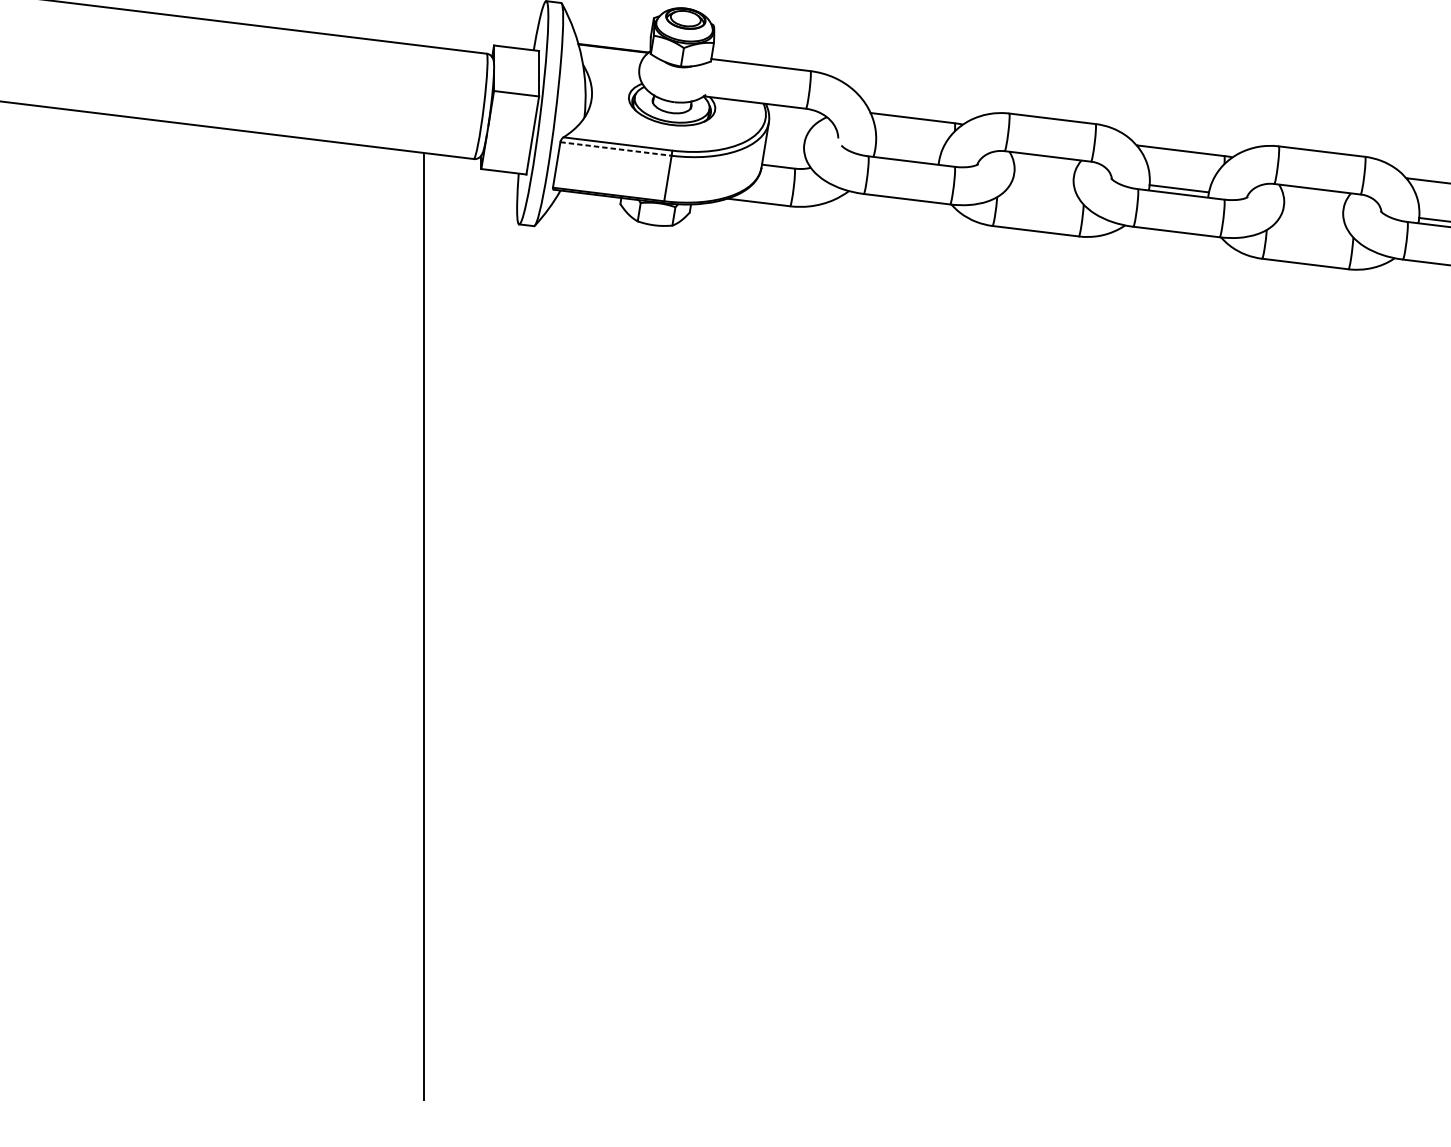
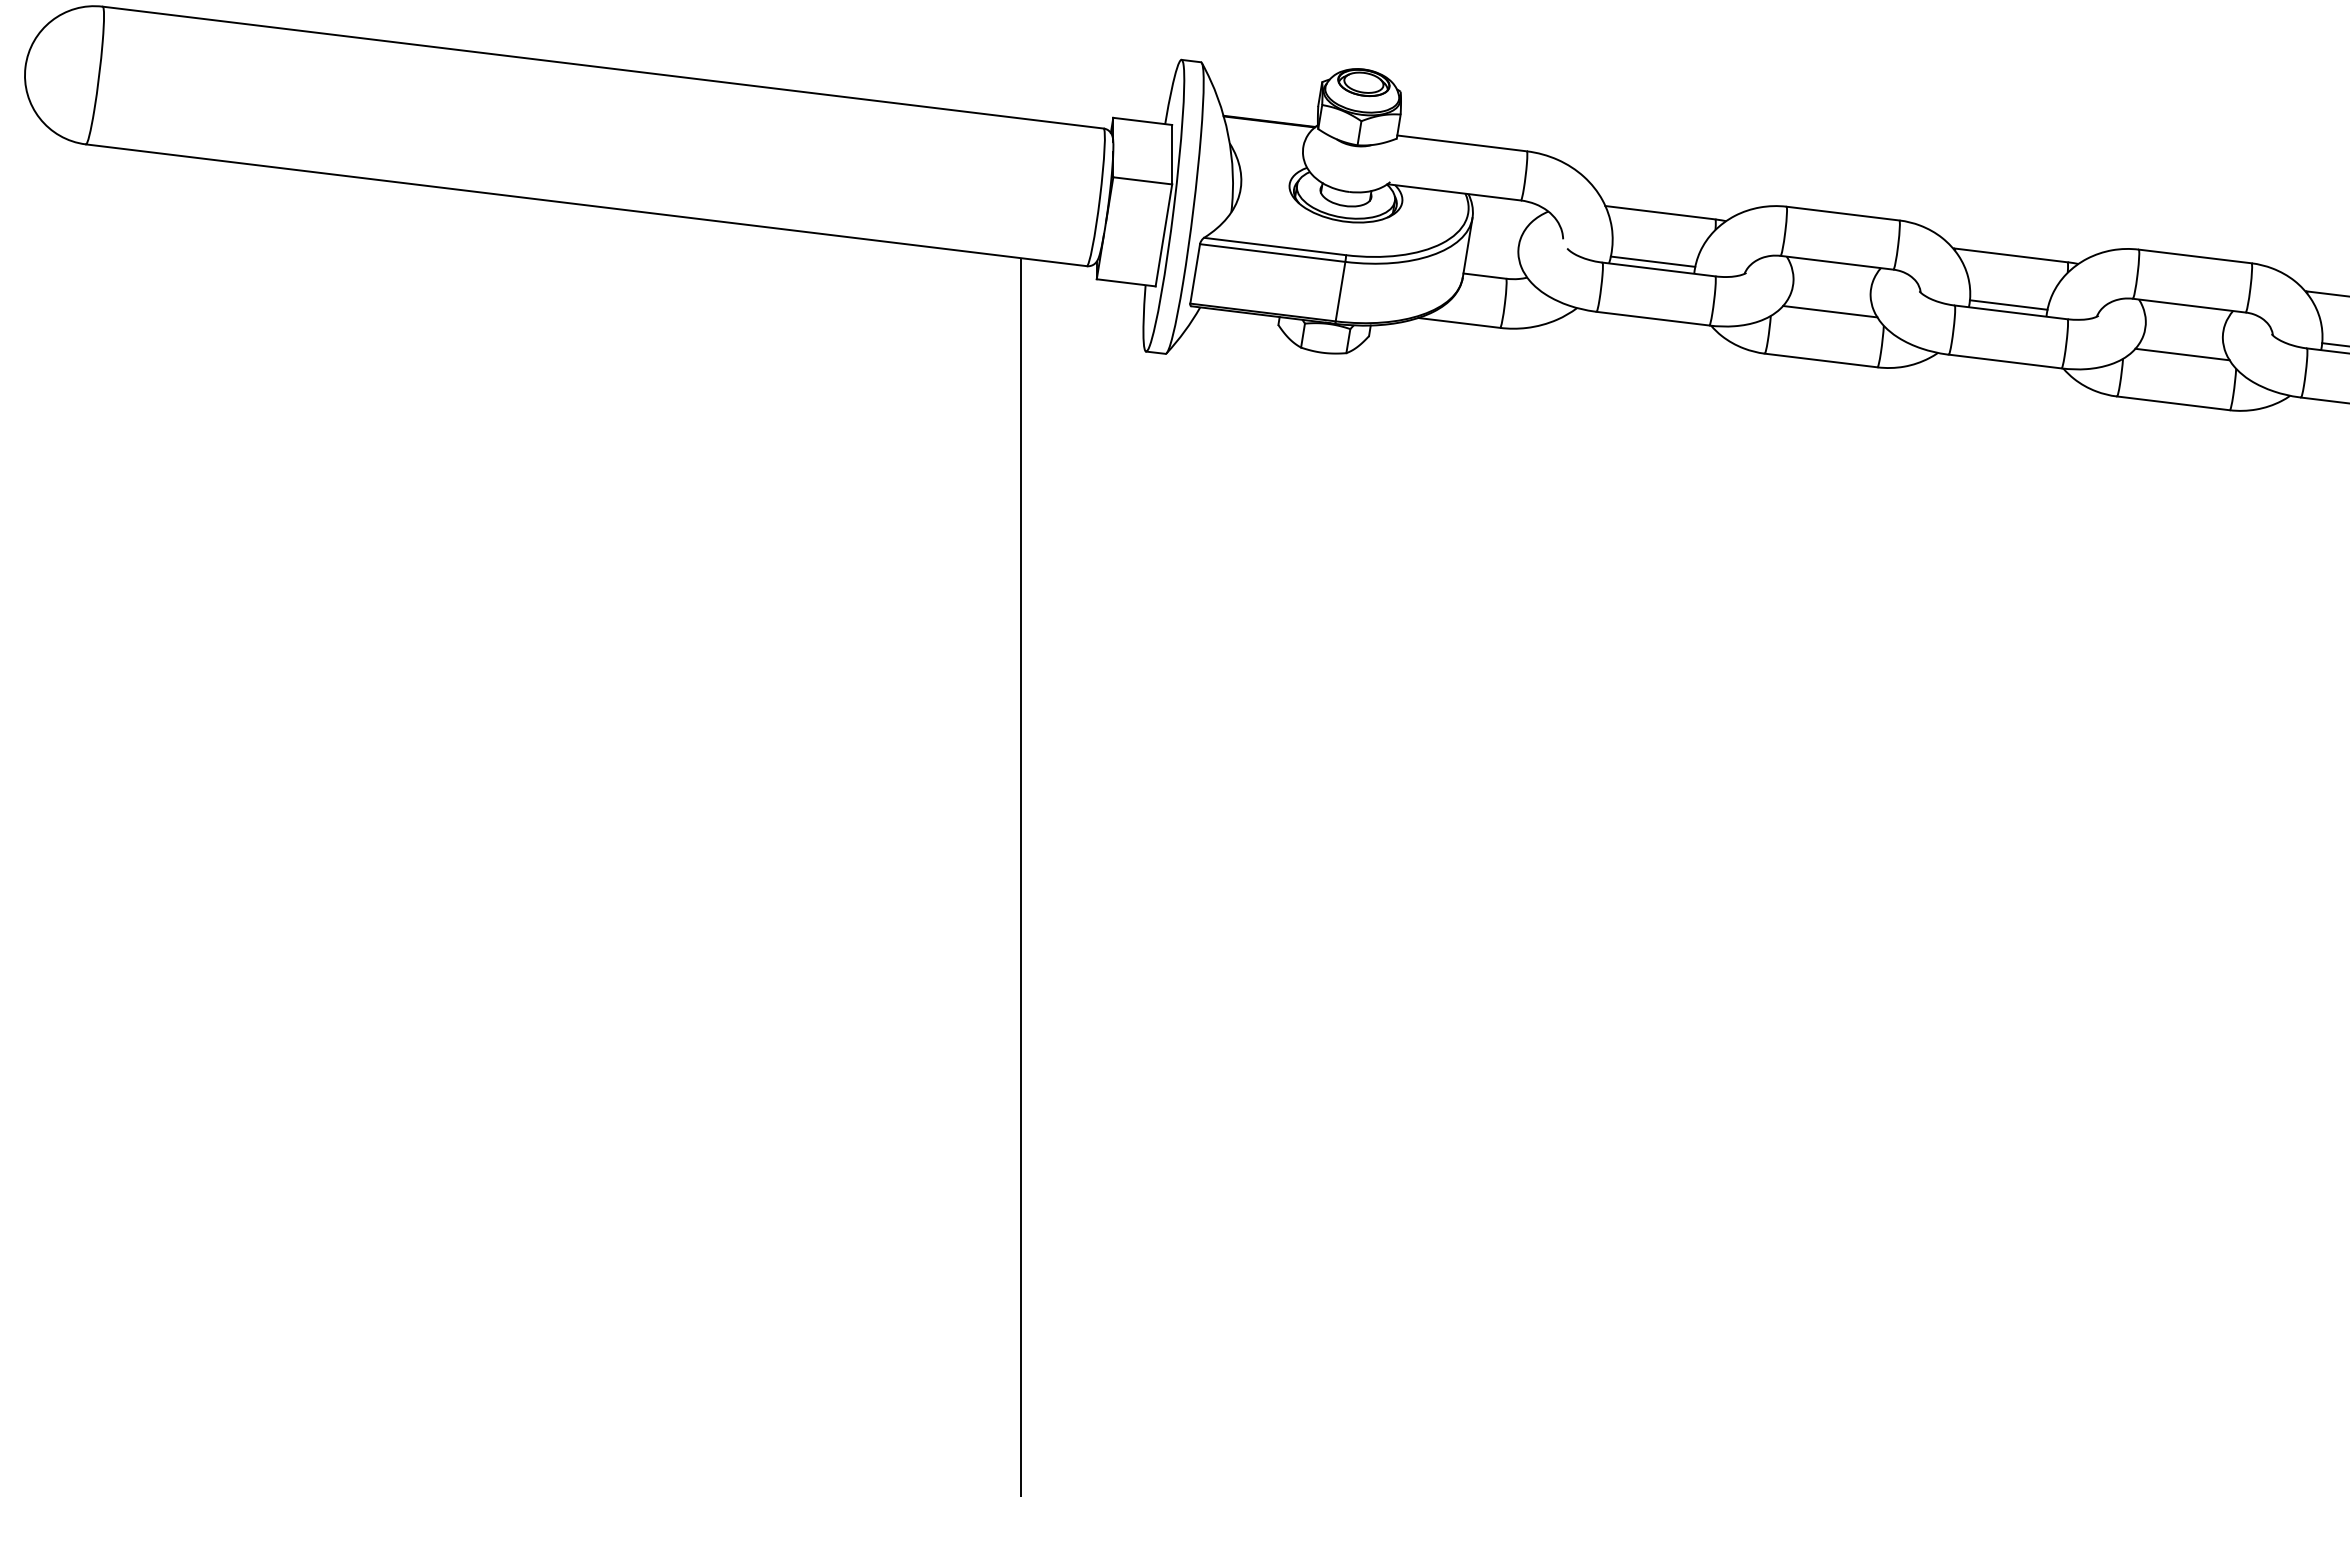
line: (616, 149) -> (1273, 253), dashed -> solid
line: (906, 155) -> (1652, 261), added
line: (1042, 193) -> (1830, 311), added
line: (1312, 226) -> (2182, 354), added

